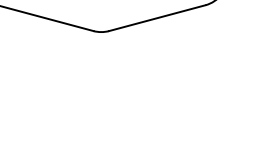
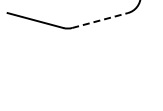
line: (157, 18) -> (100, 20), solid -> dashed

